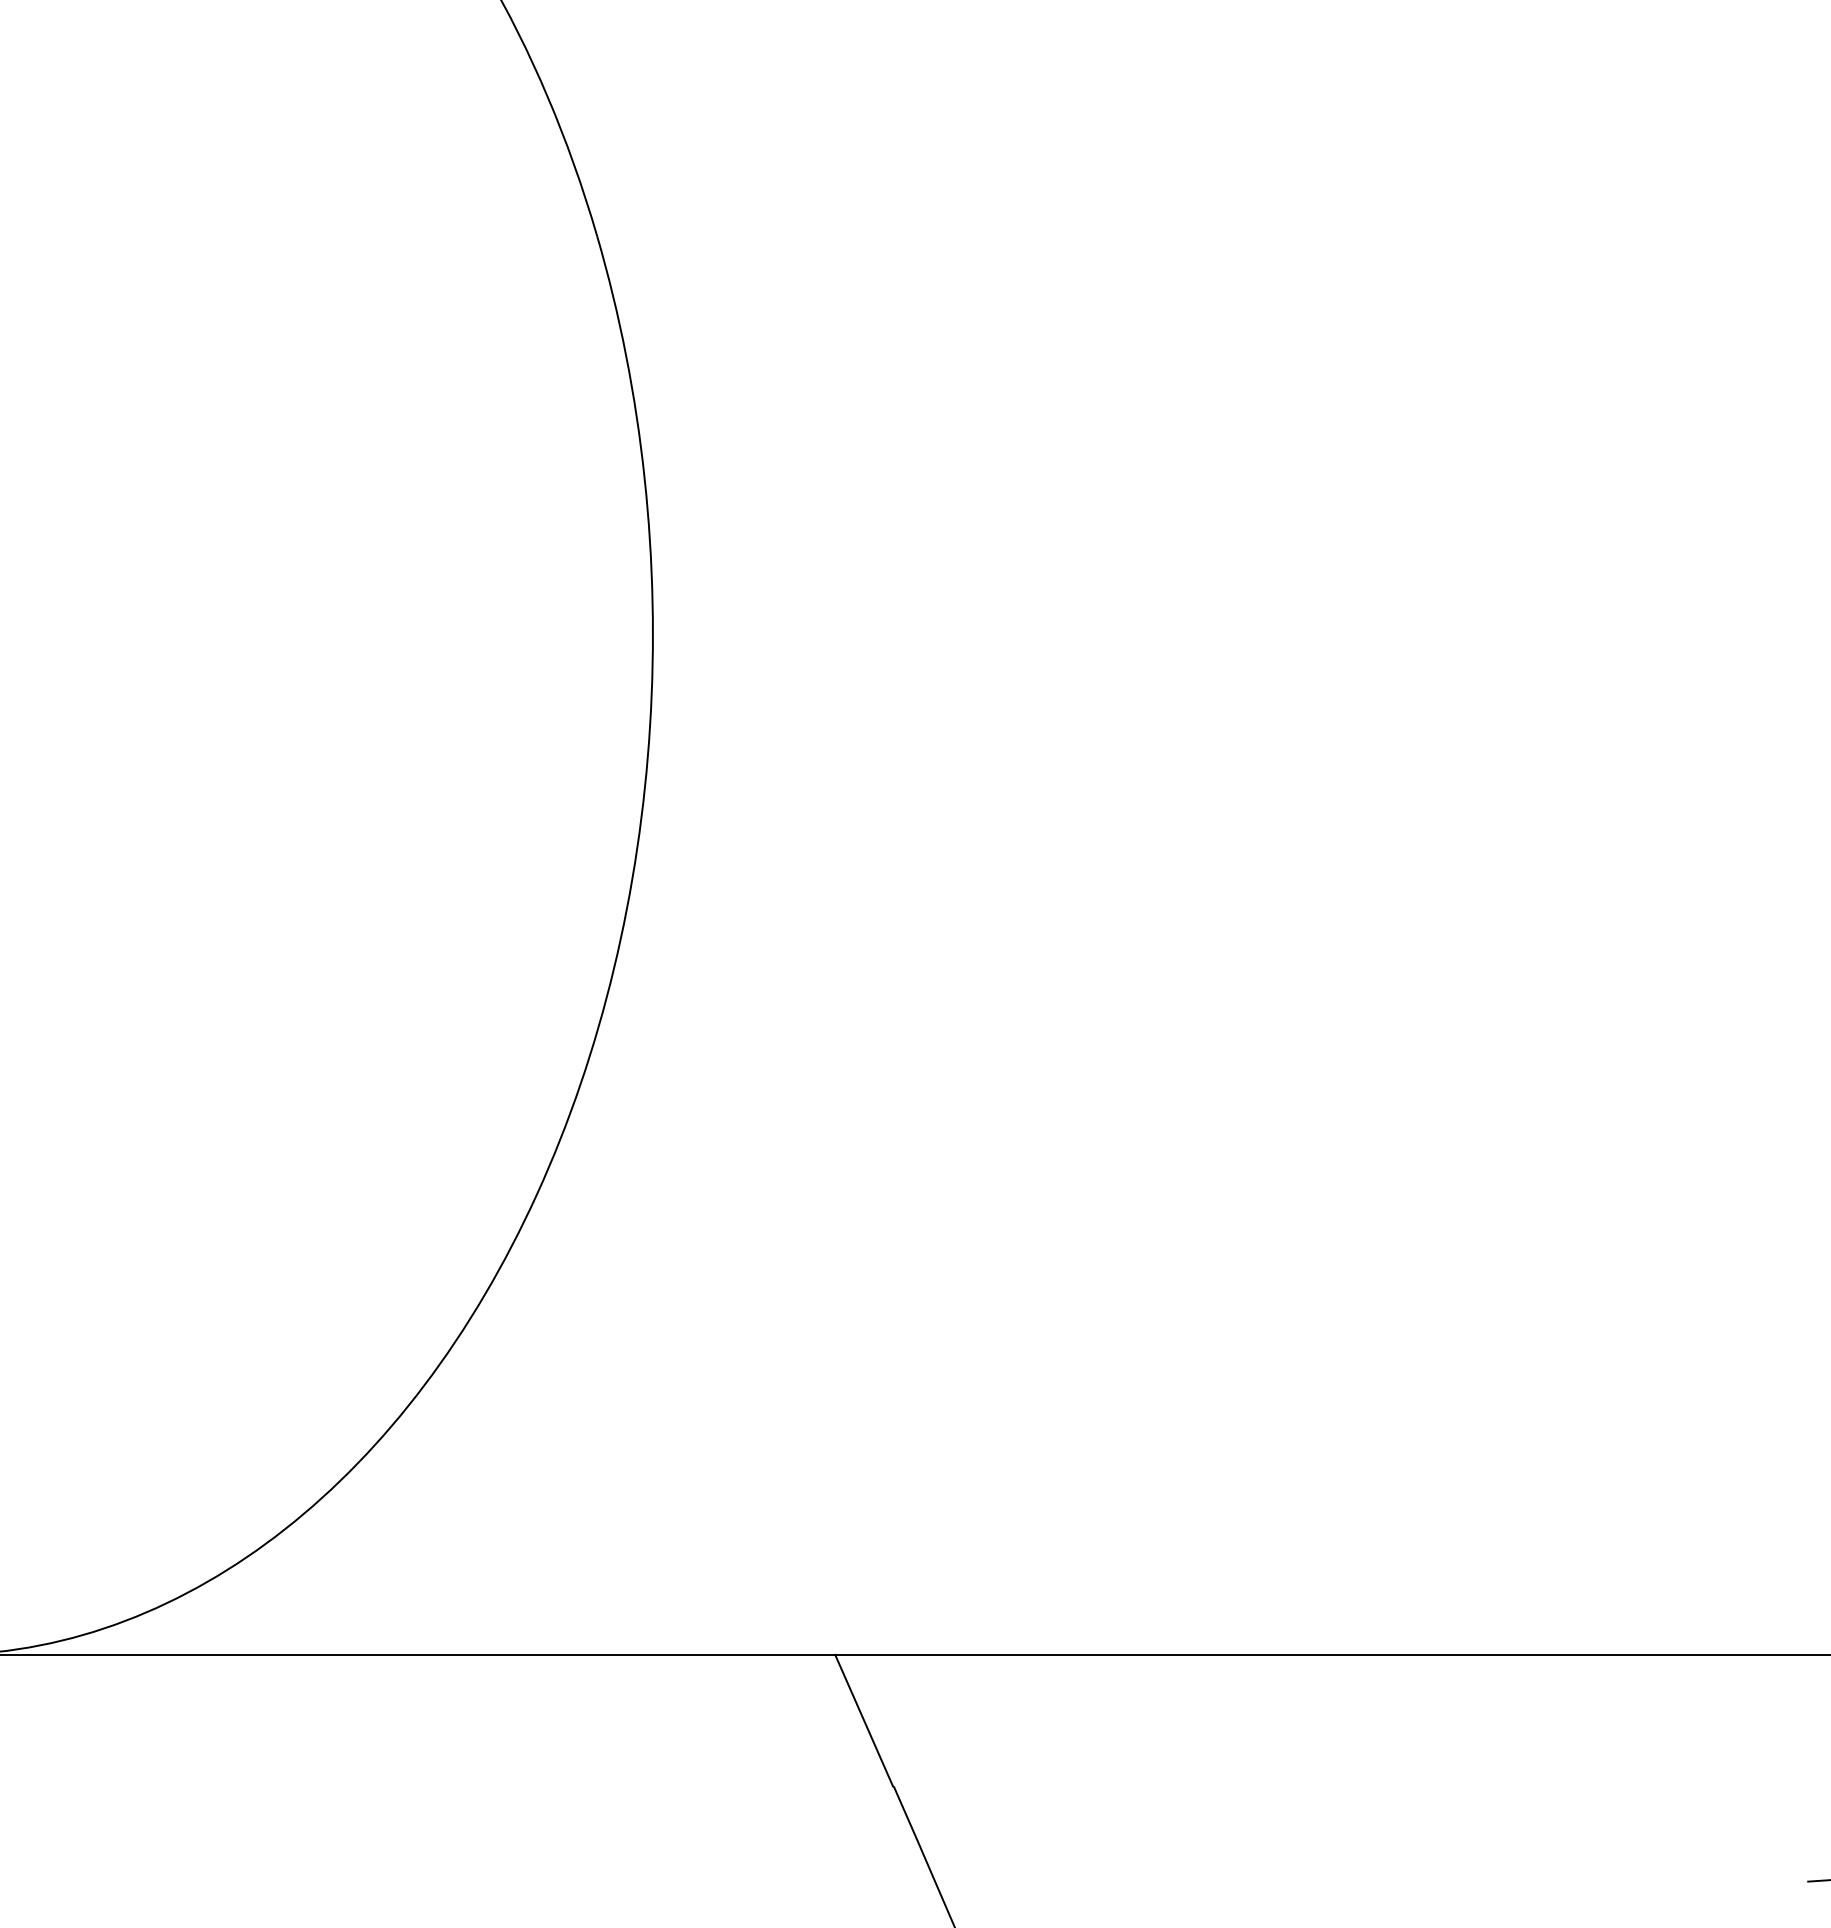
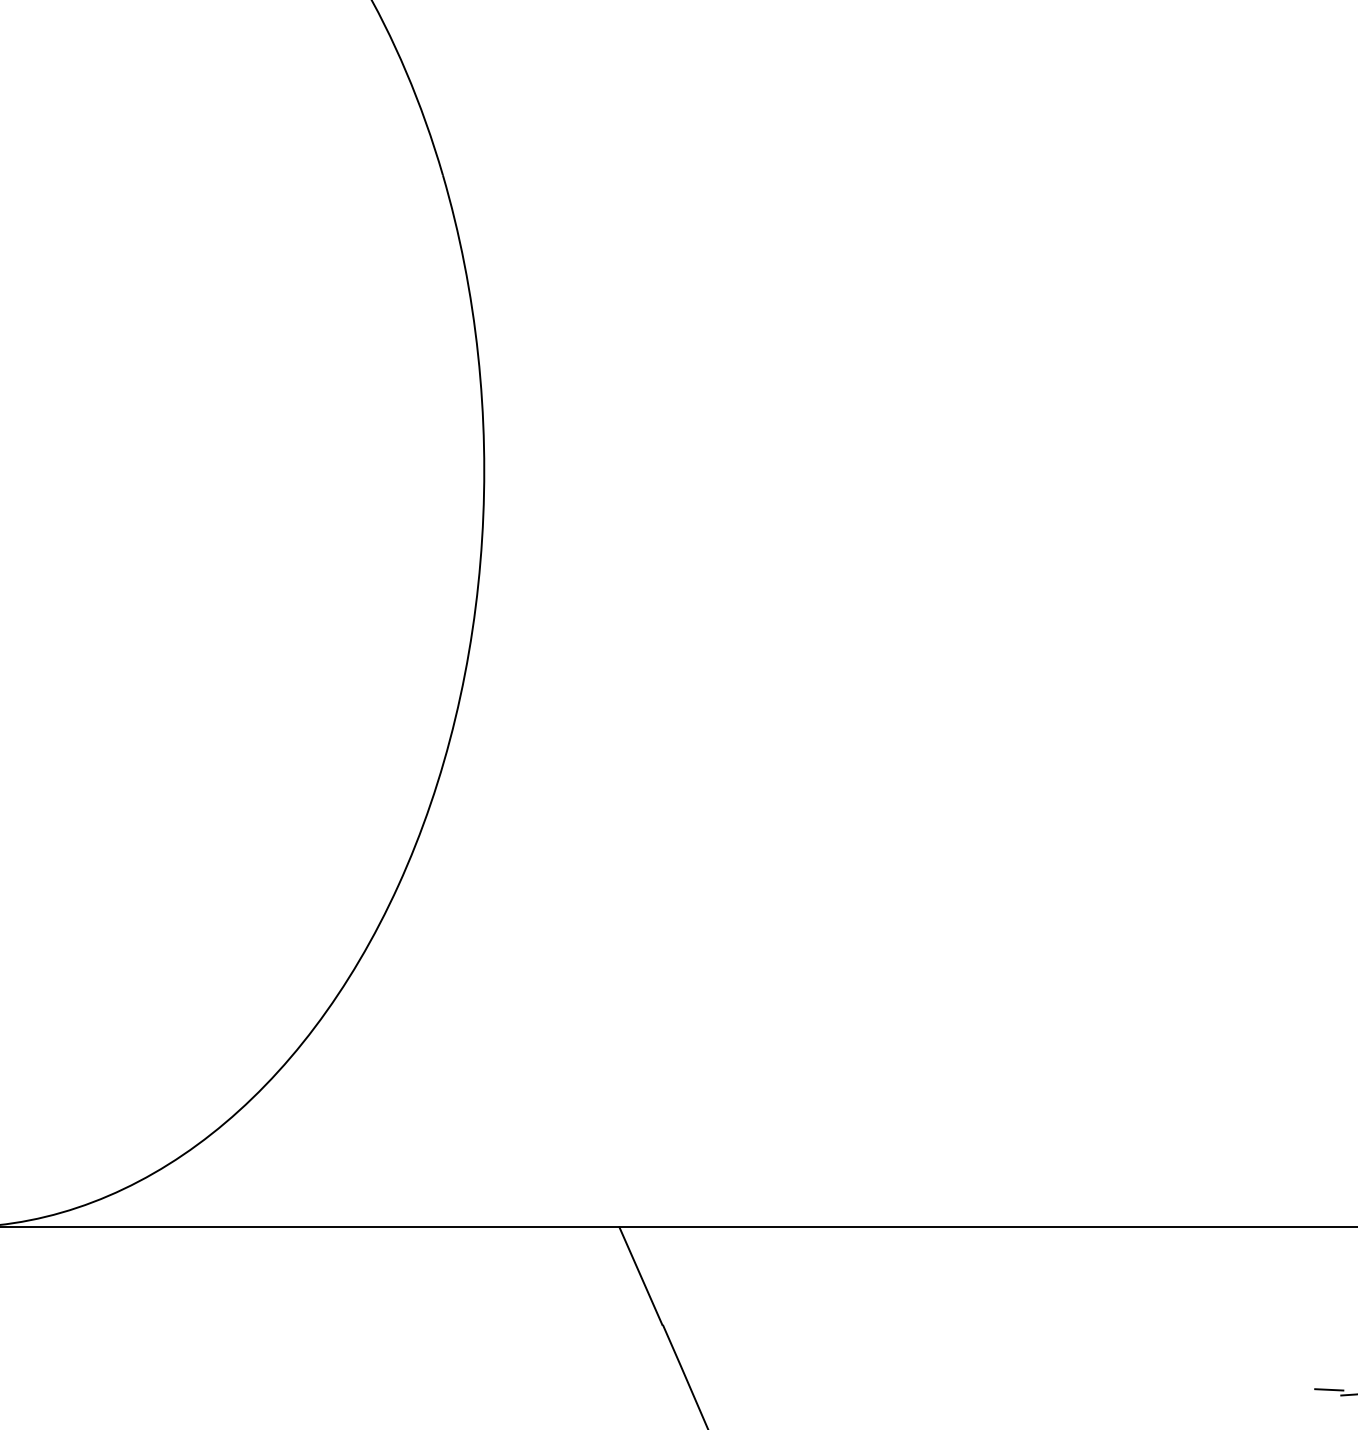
line: (1792, 1873) -> (1329, 1389), added

